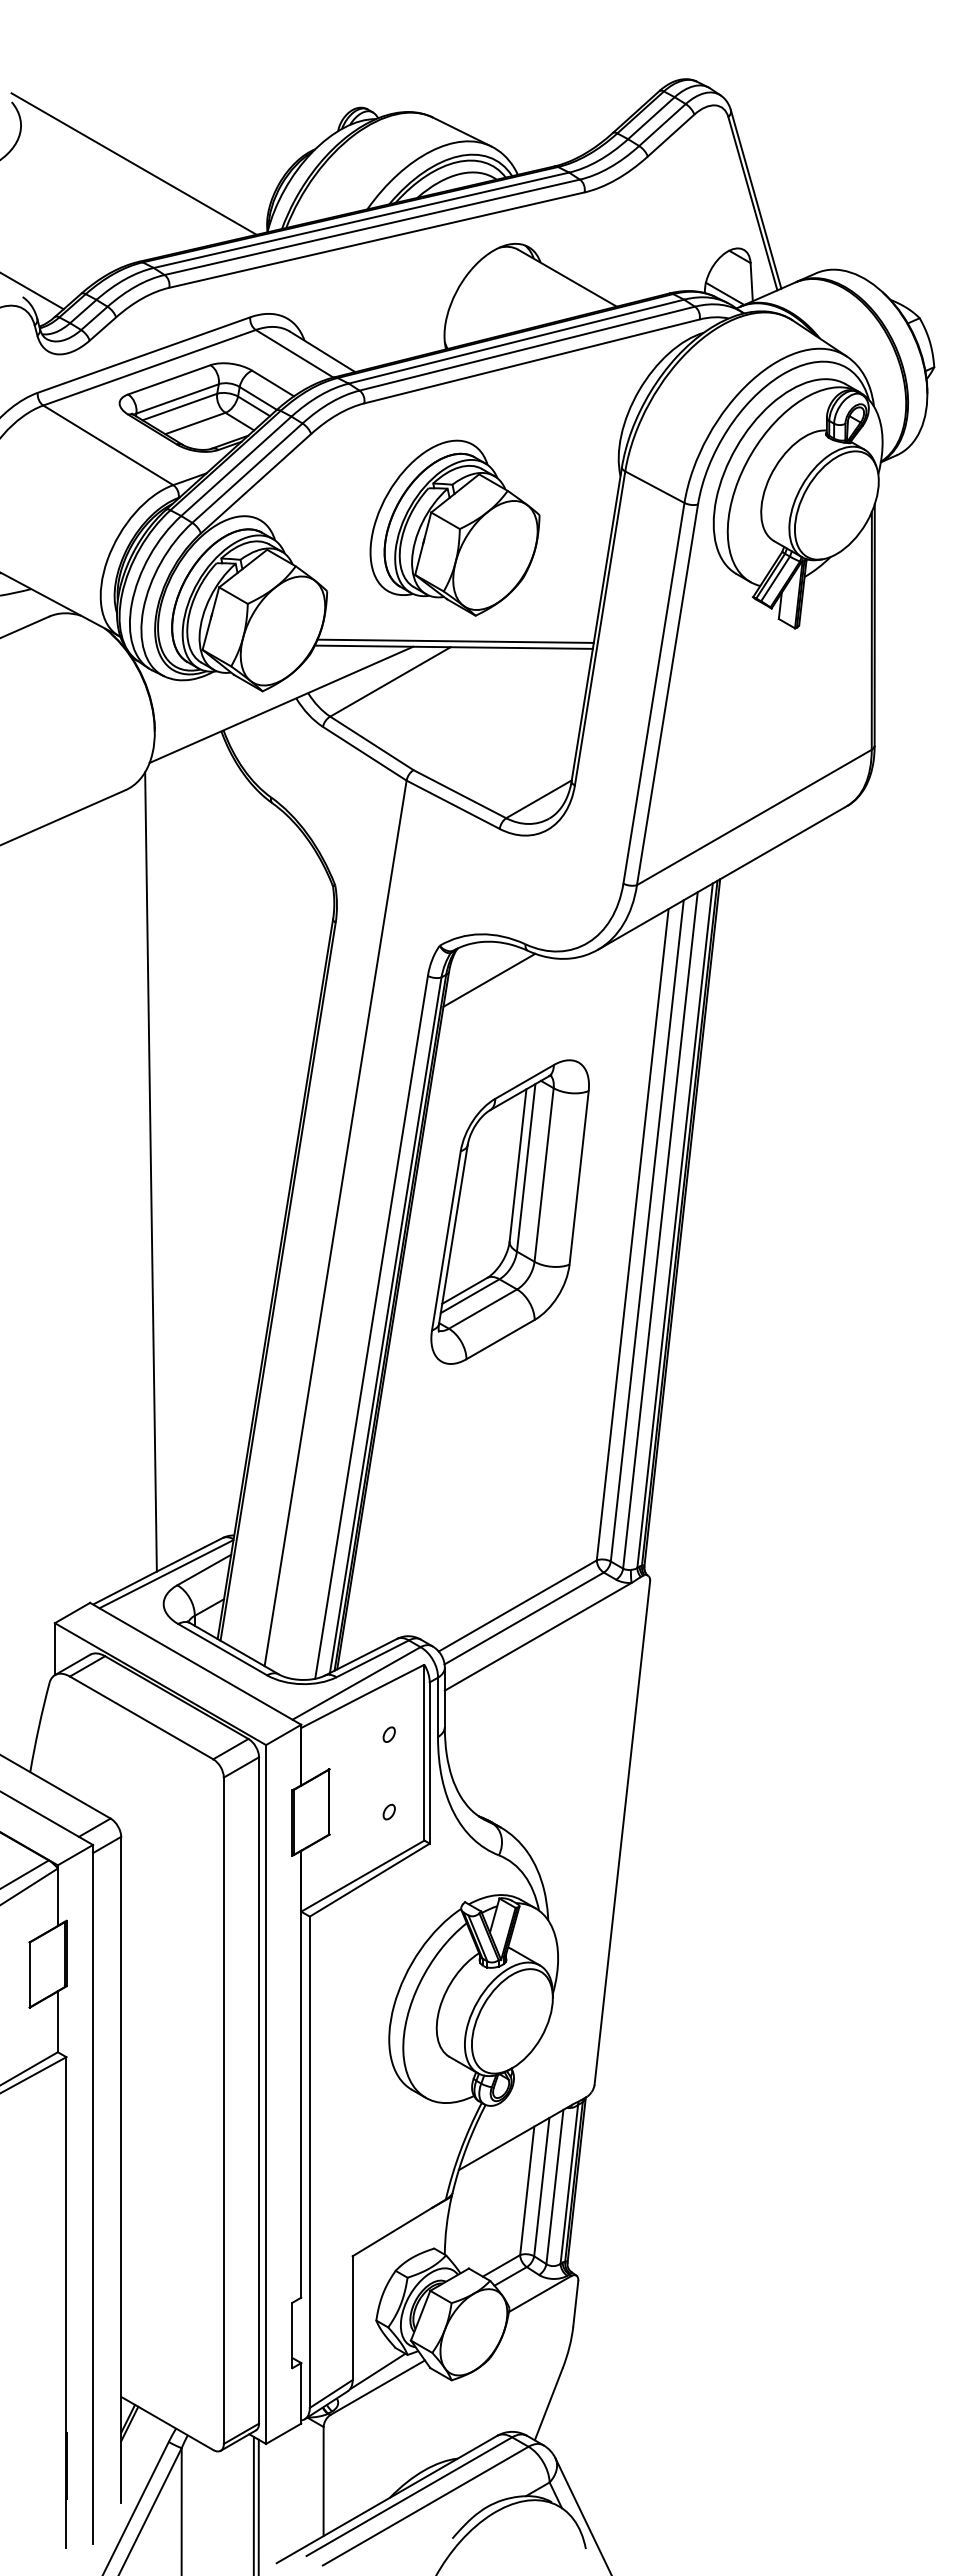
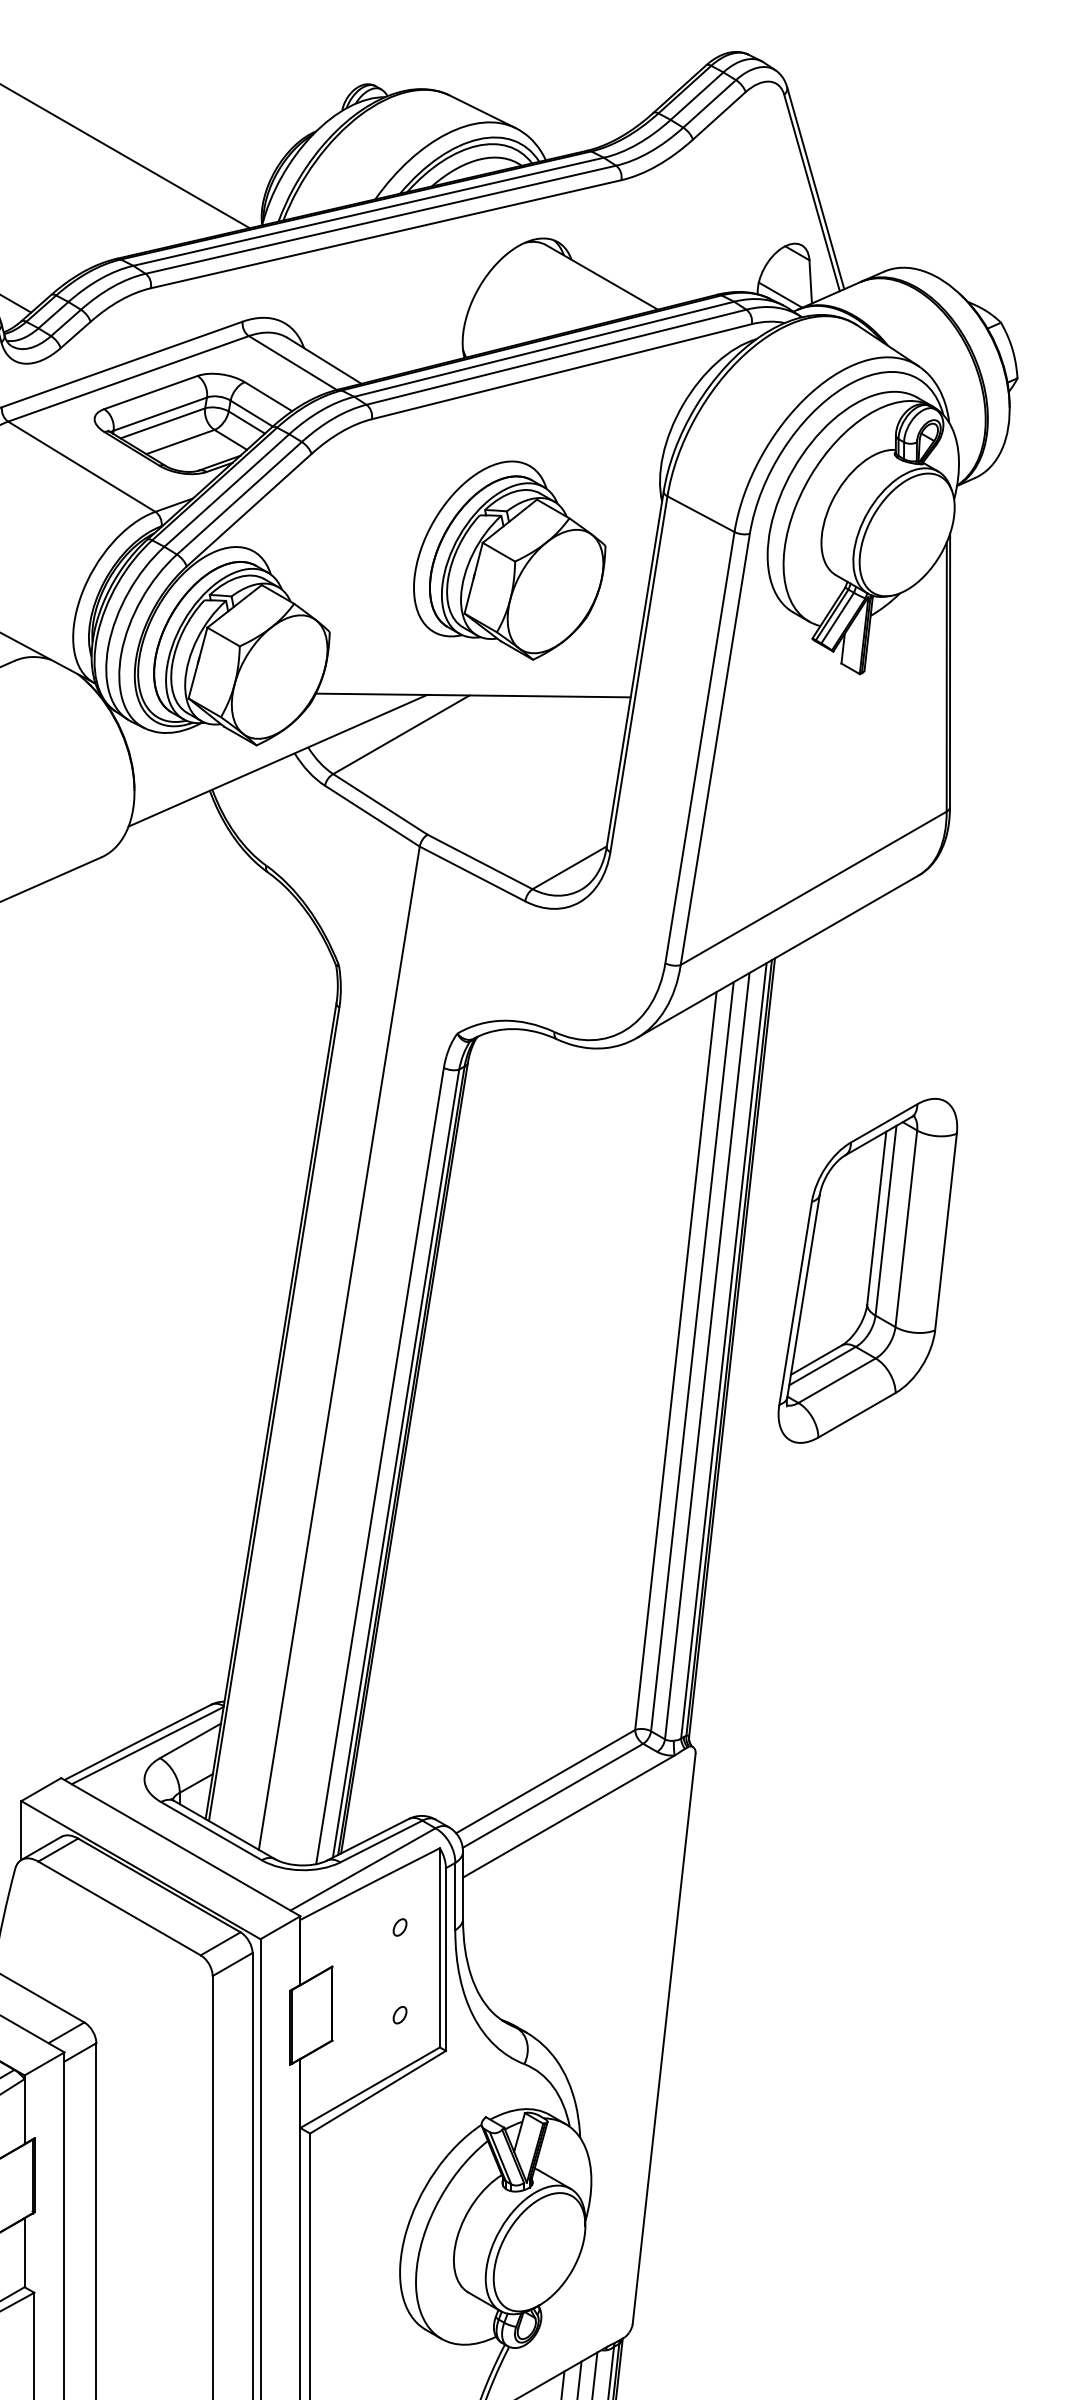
part: (454, 527) -> (509, 559), moved
line: (455, 640) -> (475, 687), removed
line: (489, 979) -> (513, 1071), removed
line: (150, 1171) -> (129, 1289), removed
part: (509, 1211) -> (867, 1270), moved

